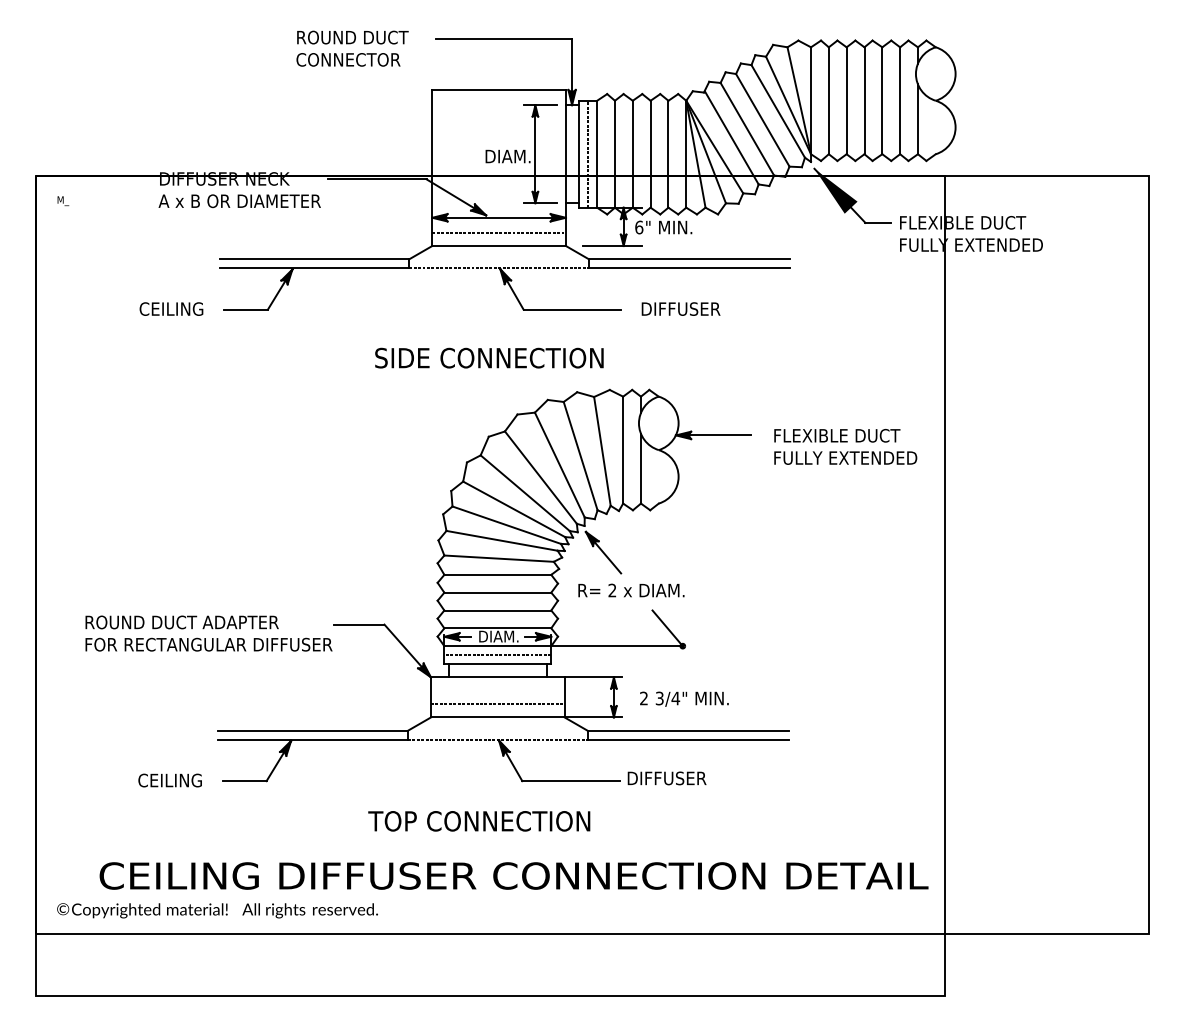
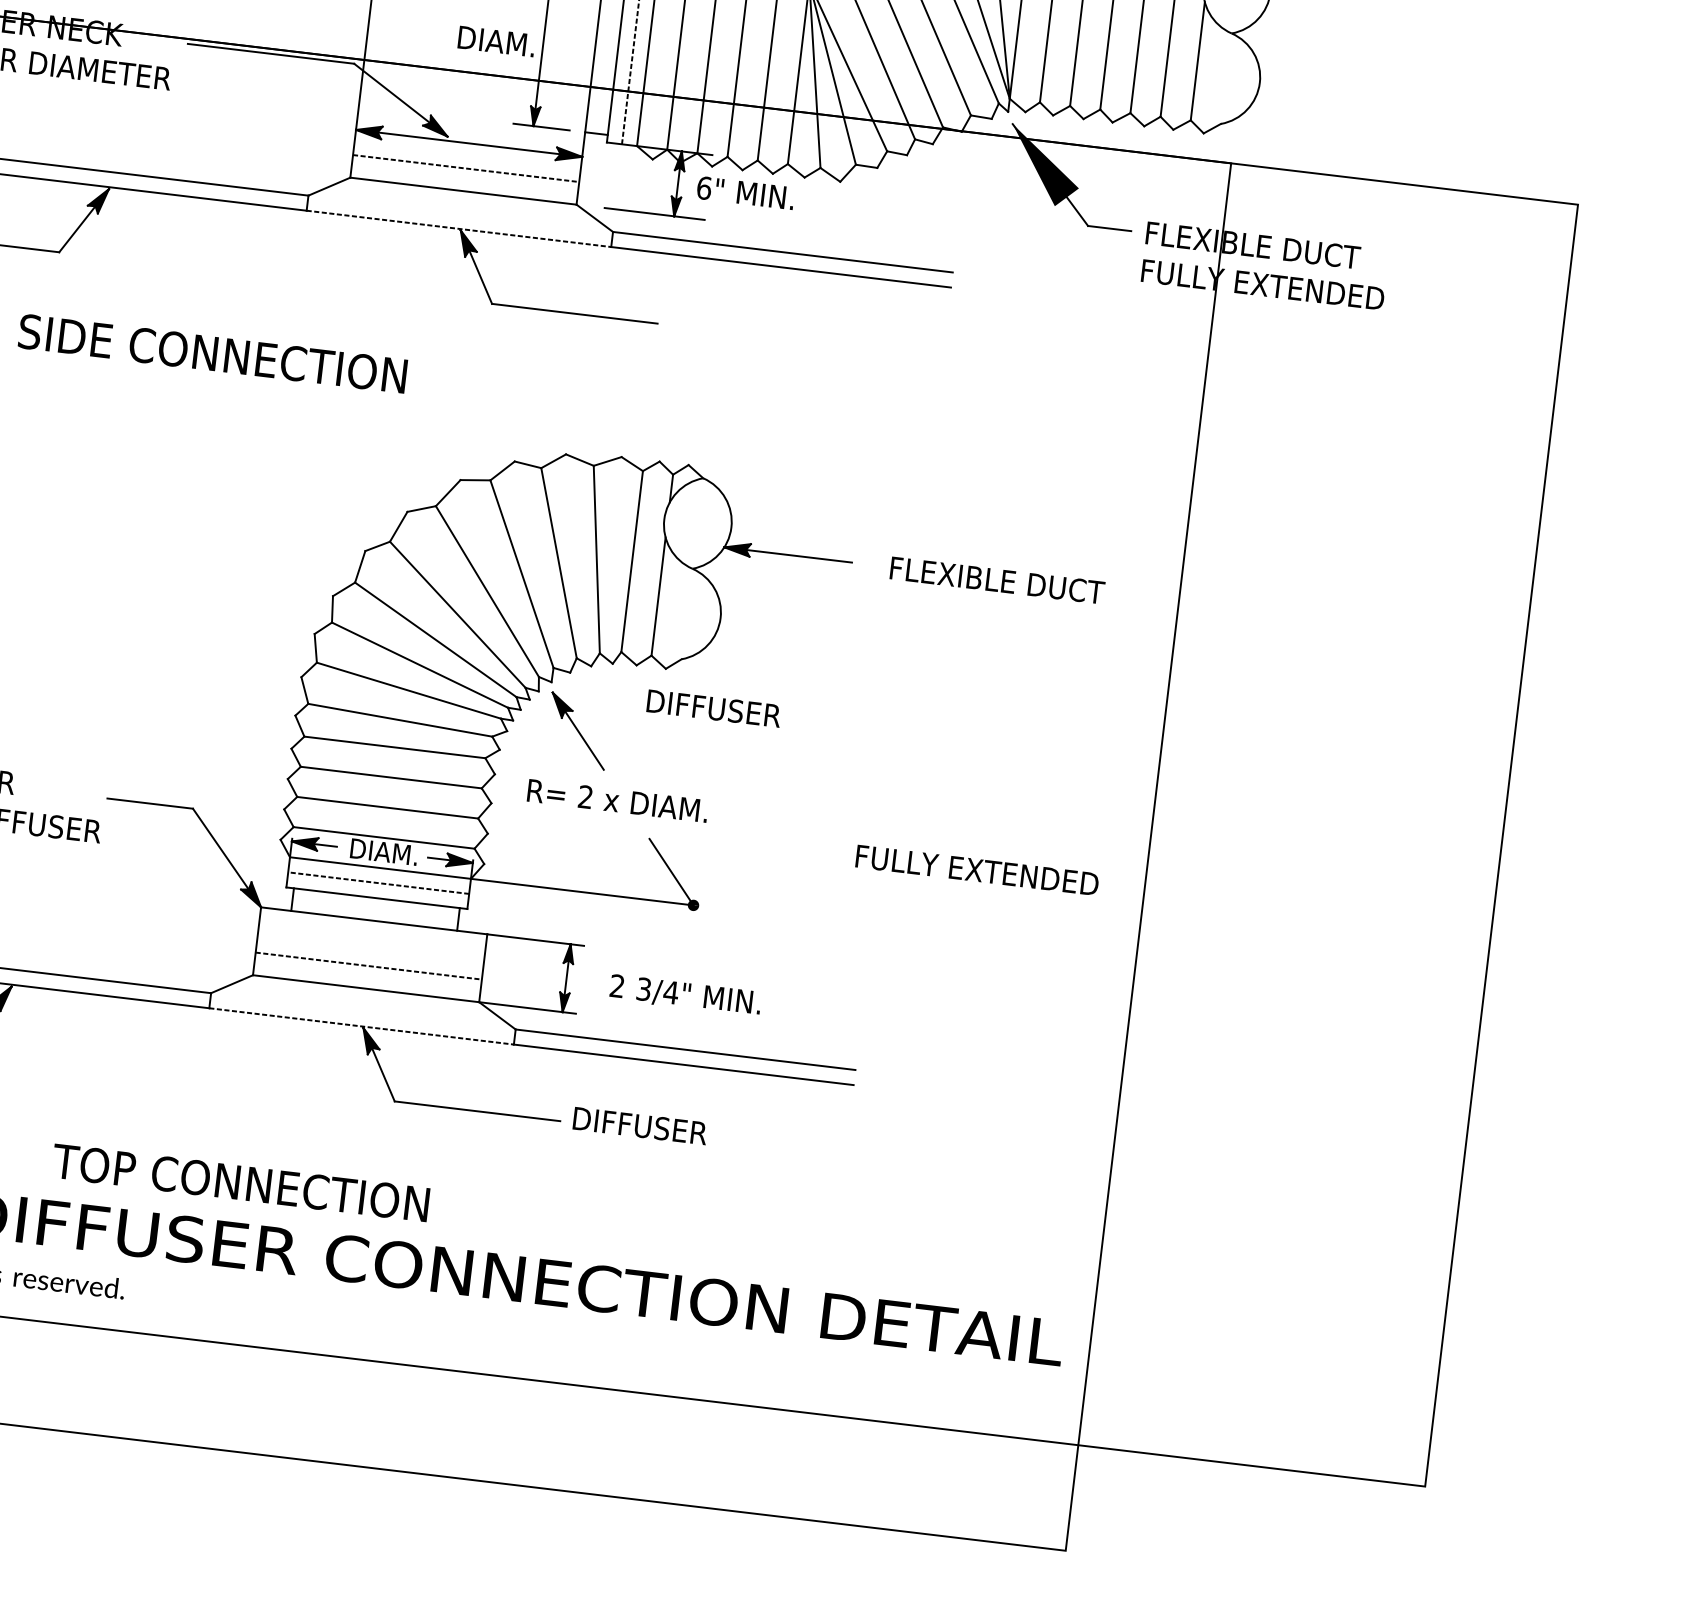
text: (680, 308) -> (713, 707), moved
text: (489, 357) -> (213, 352), moved
text: (845, 457) -> (977, 869), moved
text: (479, 821) -> (241, 1183), moved

